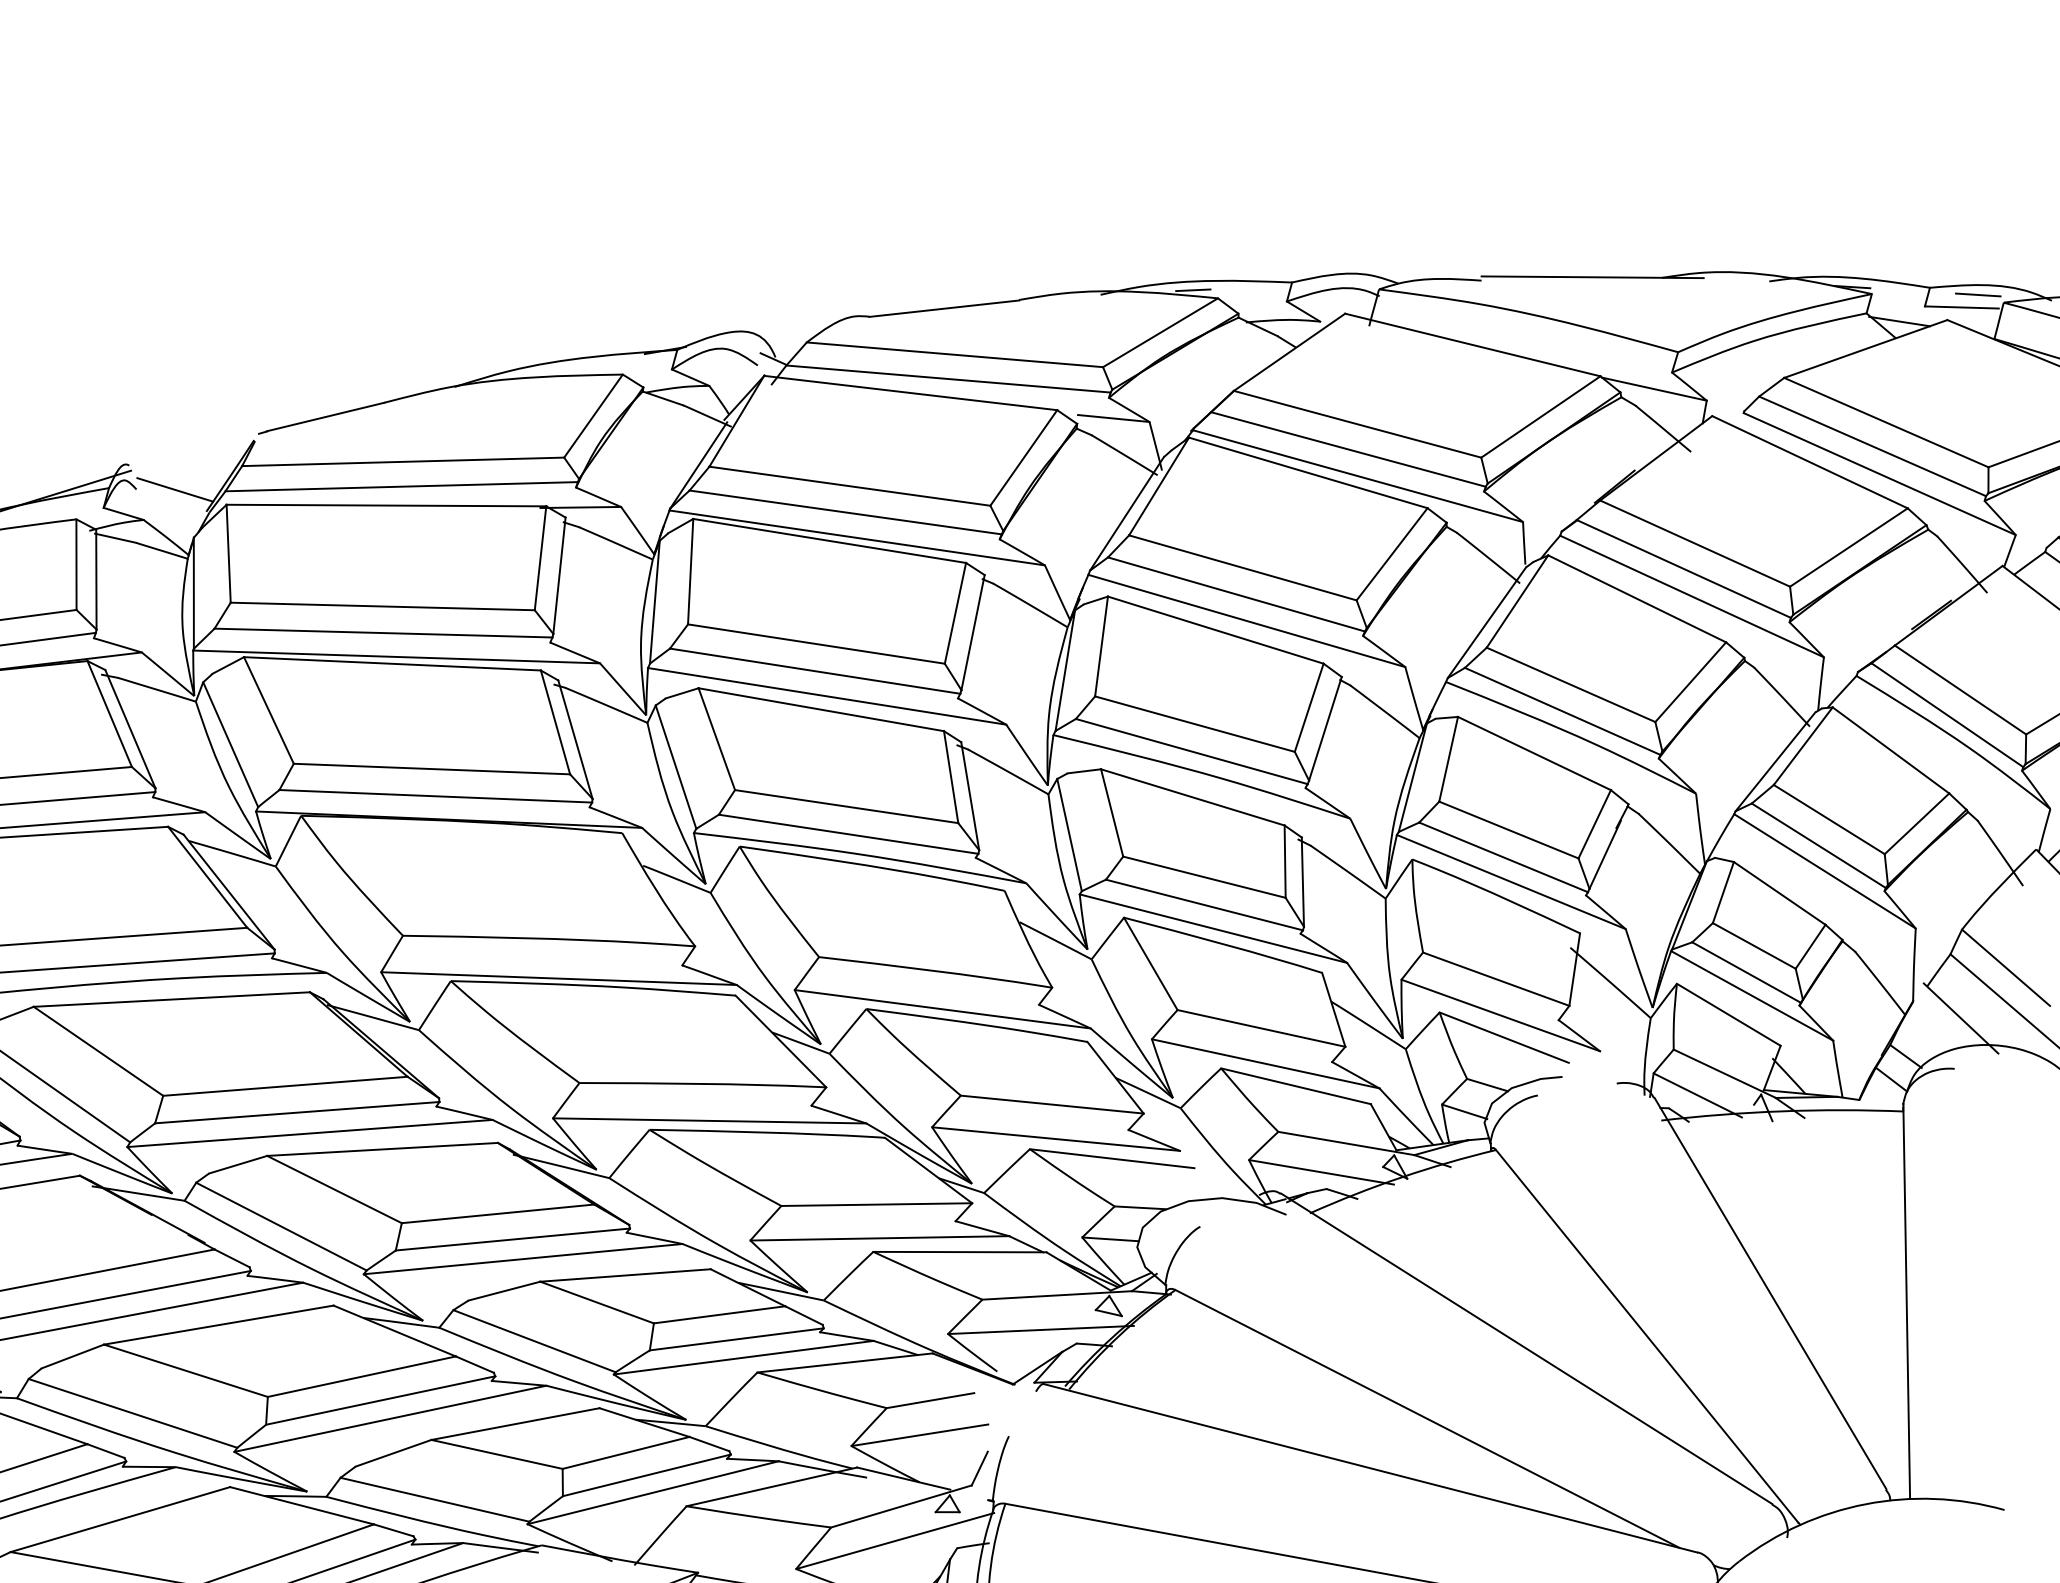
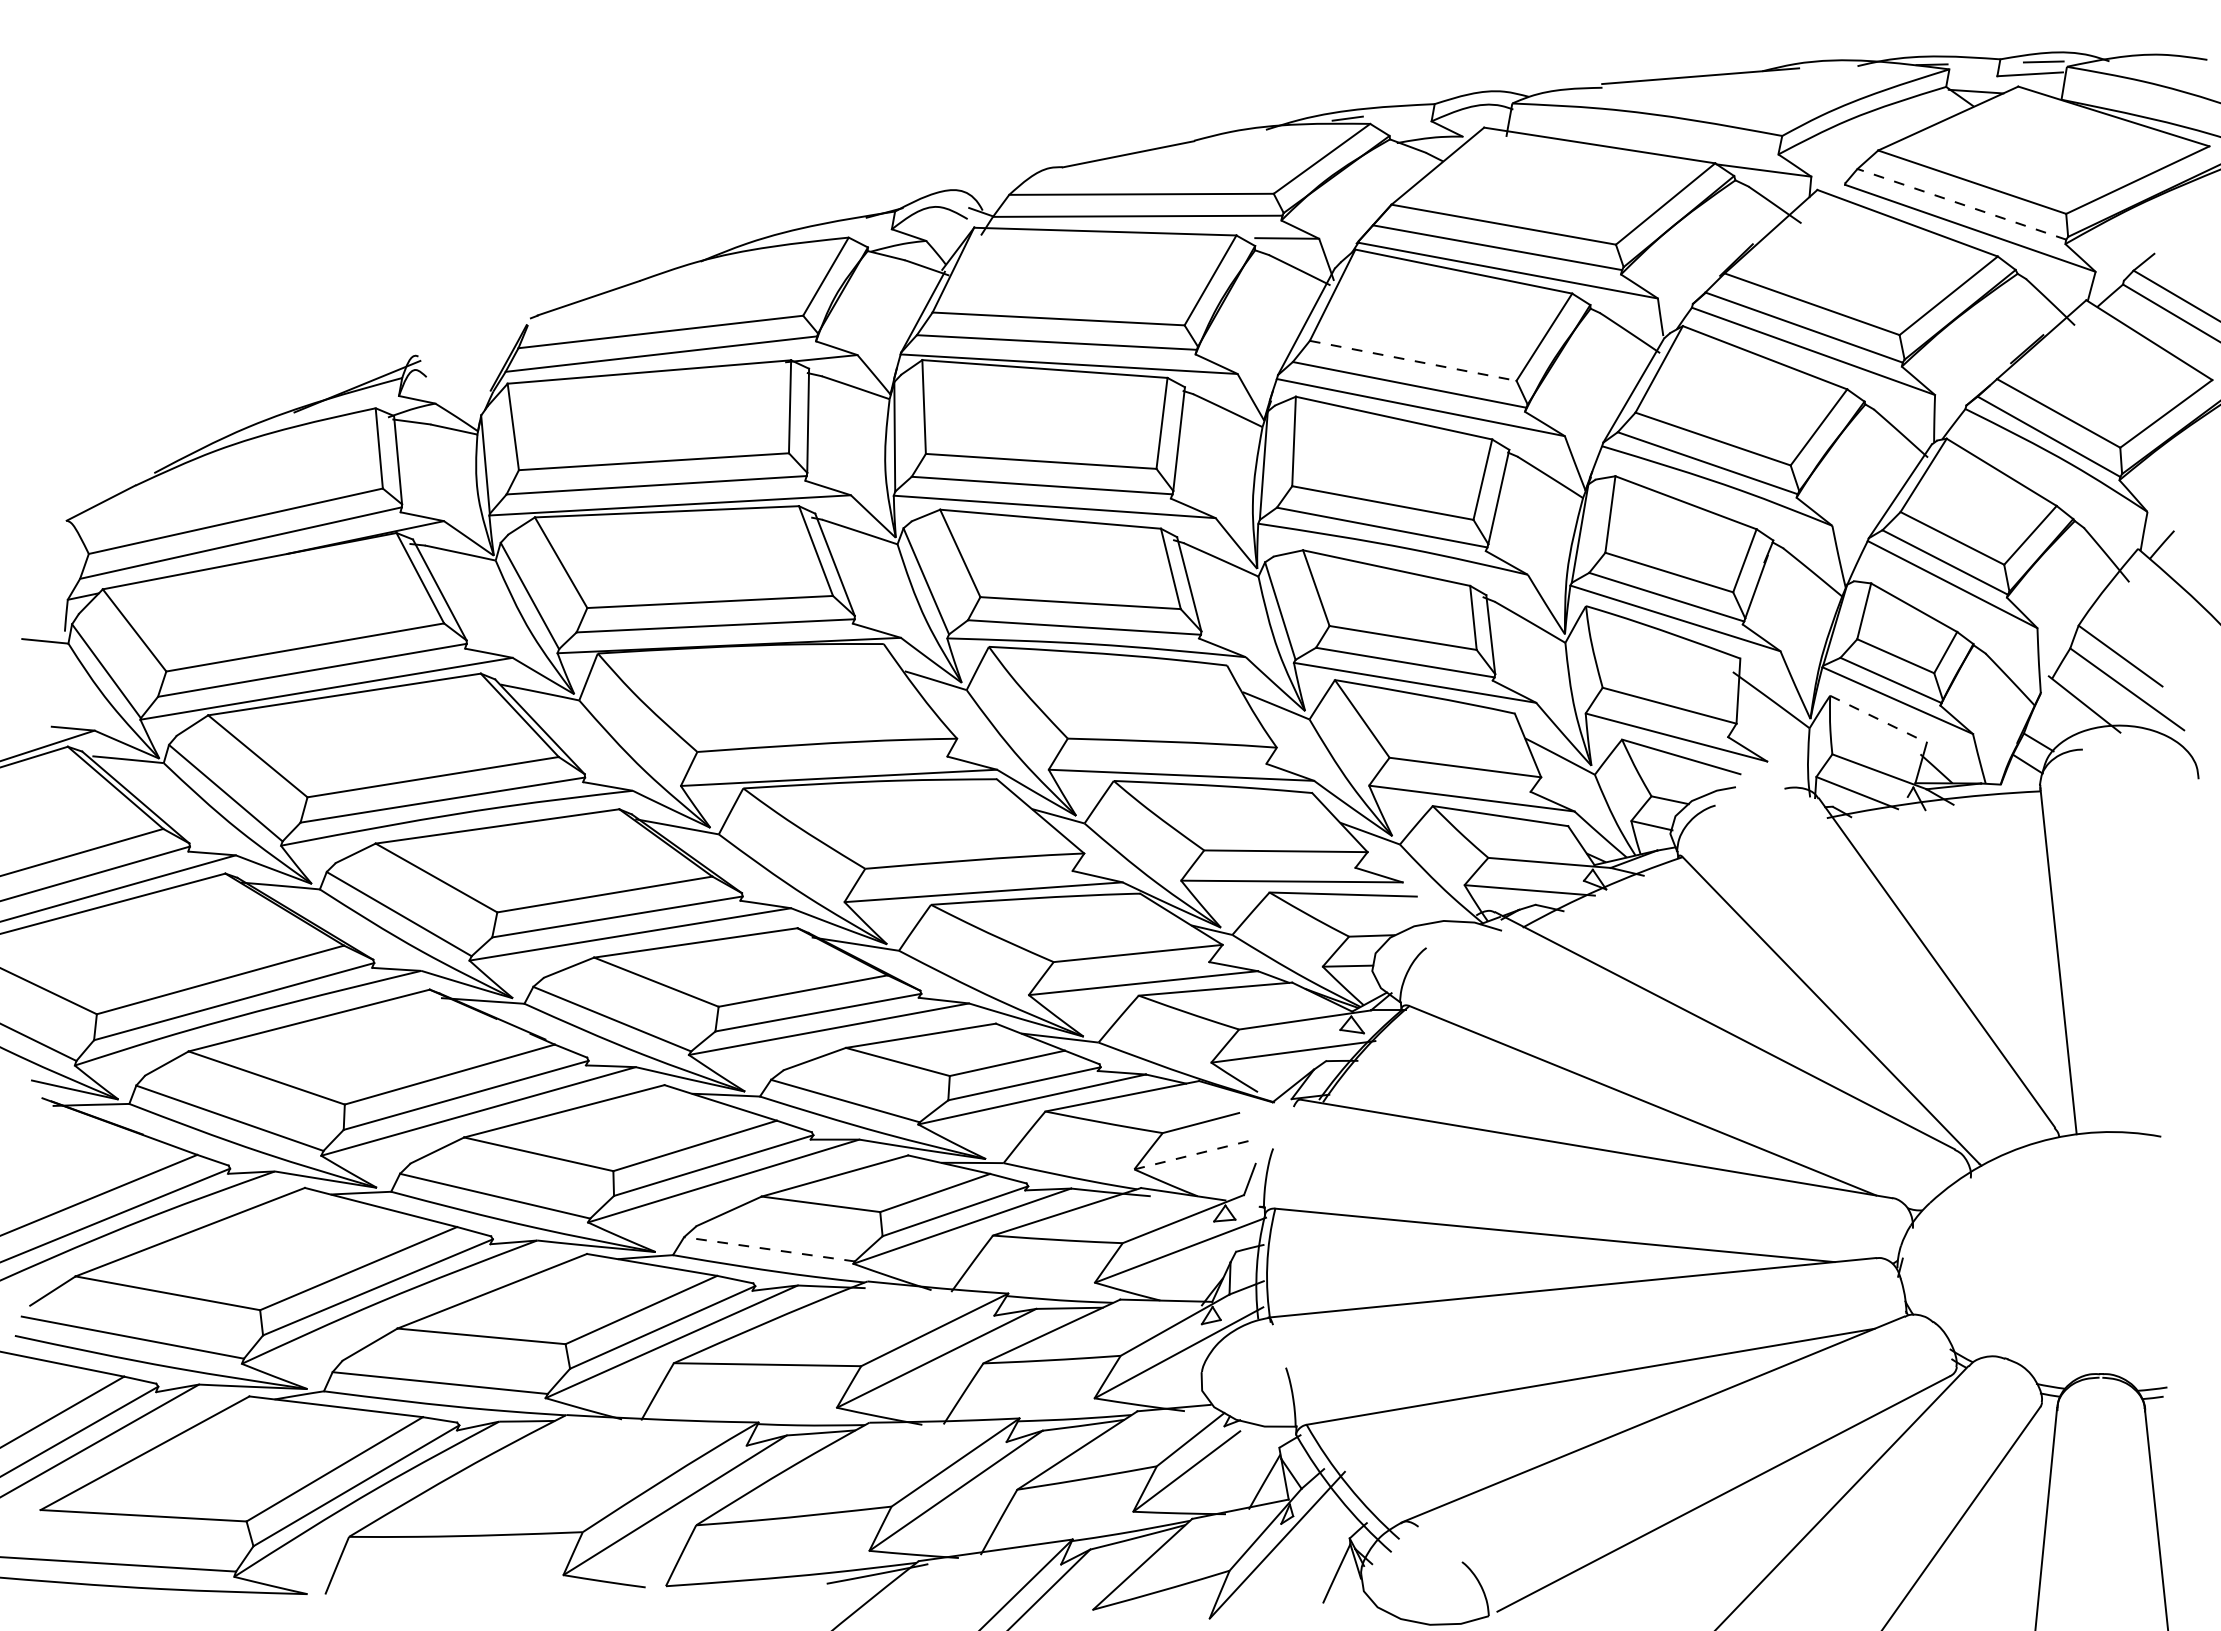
line: (1872, 446) -> (1961, 204), solid -> dashed
line: (174, 489) -> (460, 374), removed
line: (1243, 567) -> (1413, 360), solid -> dashed
line: (1728, 1015) -> (1878, 719), solid -> dashed
line: (920, 1435) -> (1194, 1154), solid -> dashed
line: (434, 1499) -> (769, 1249), solid -> dashed

